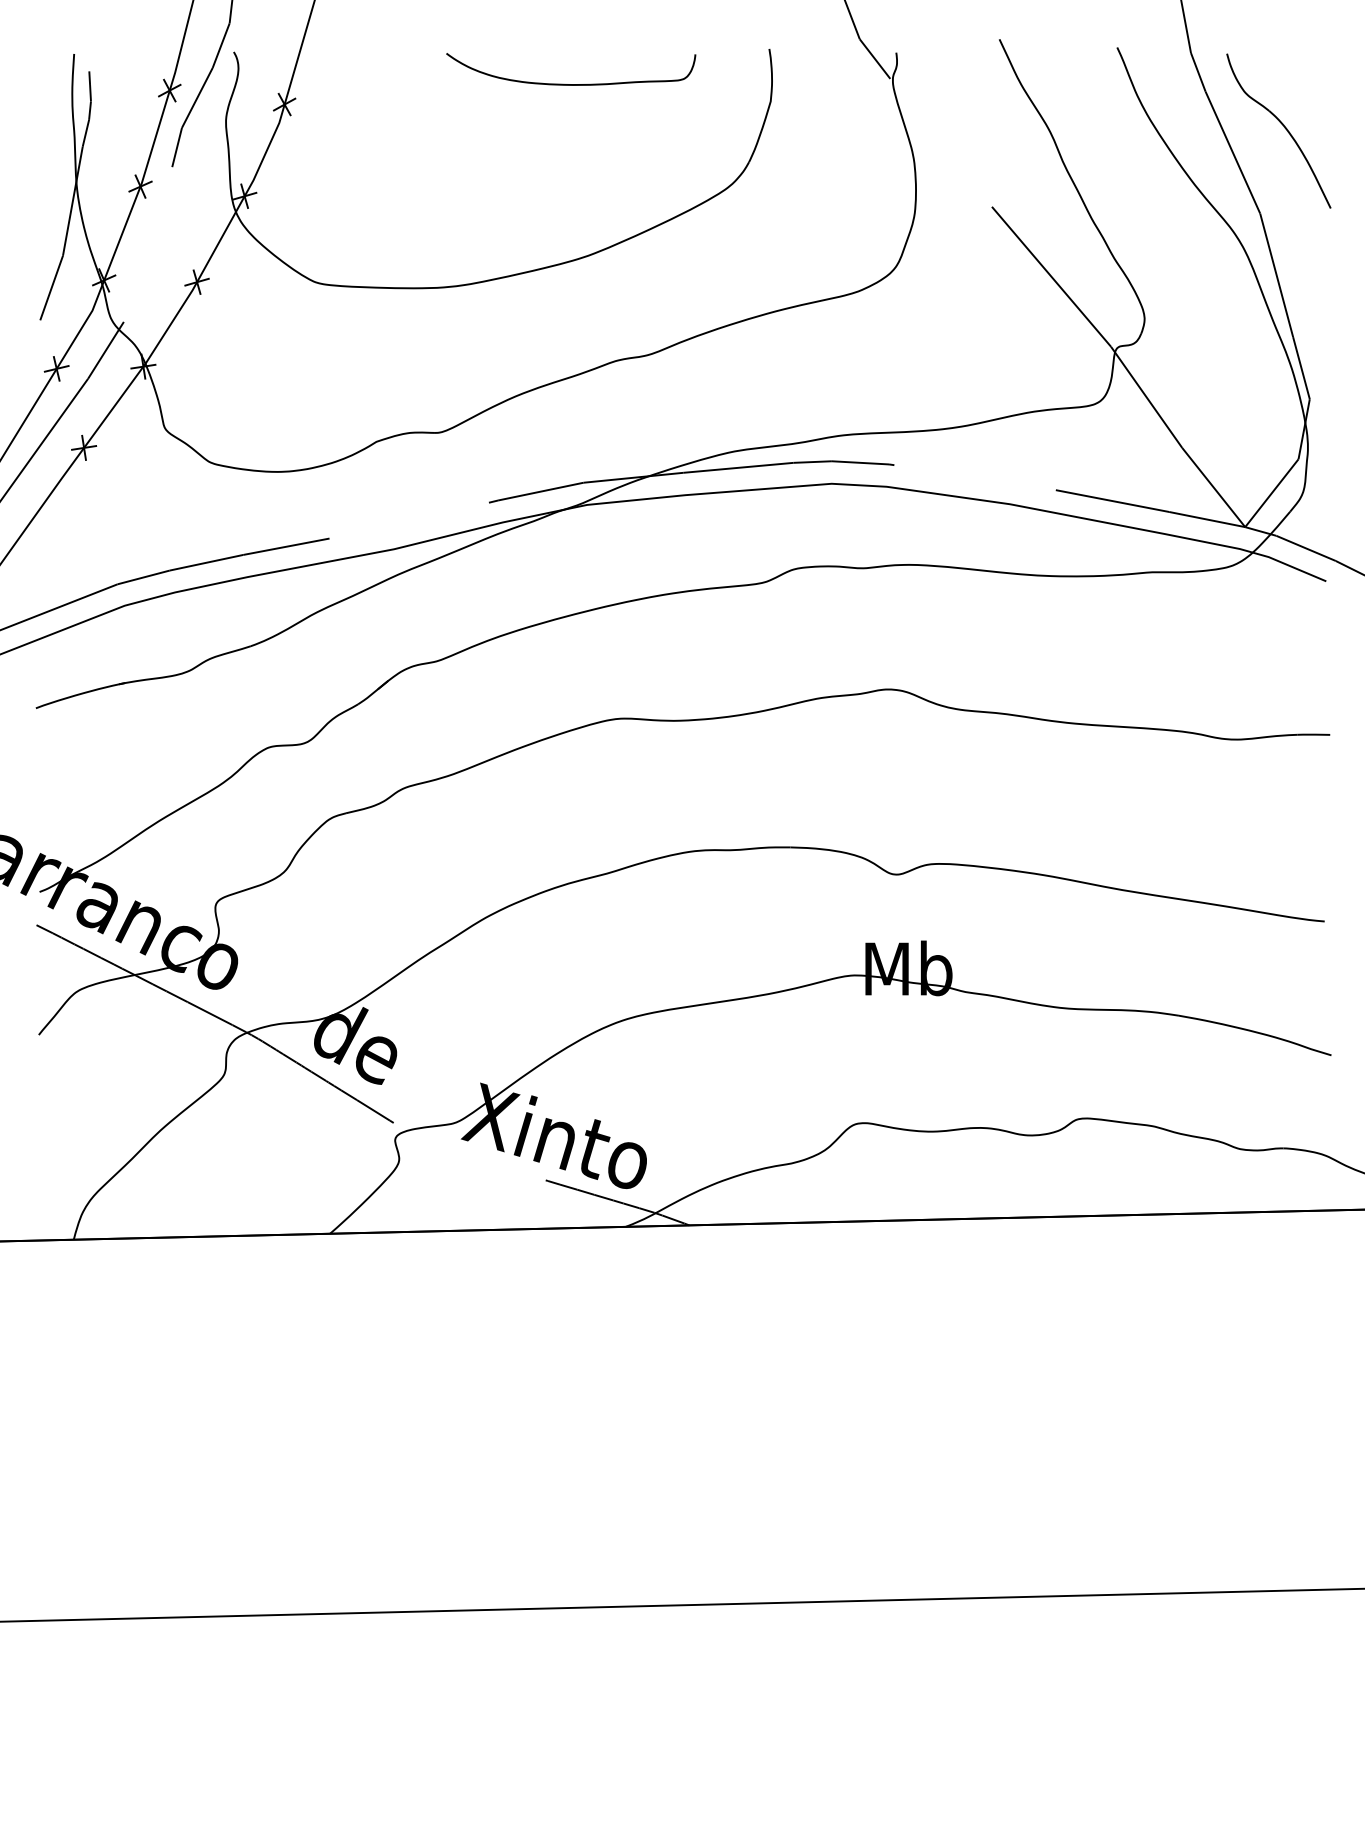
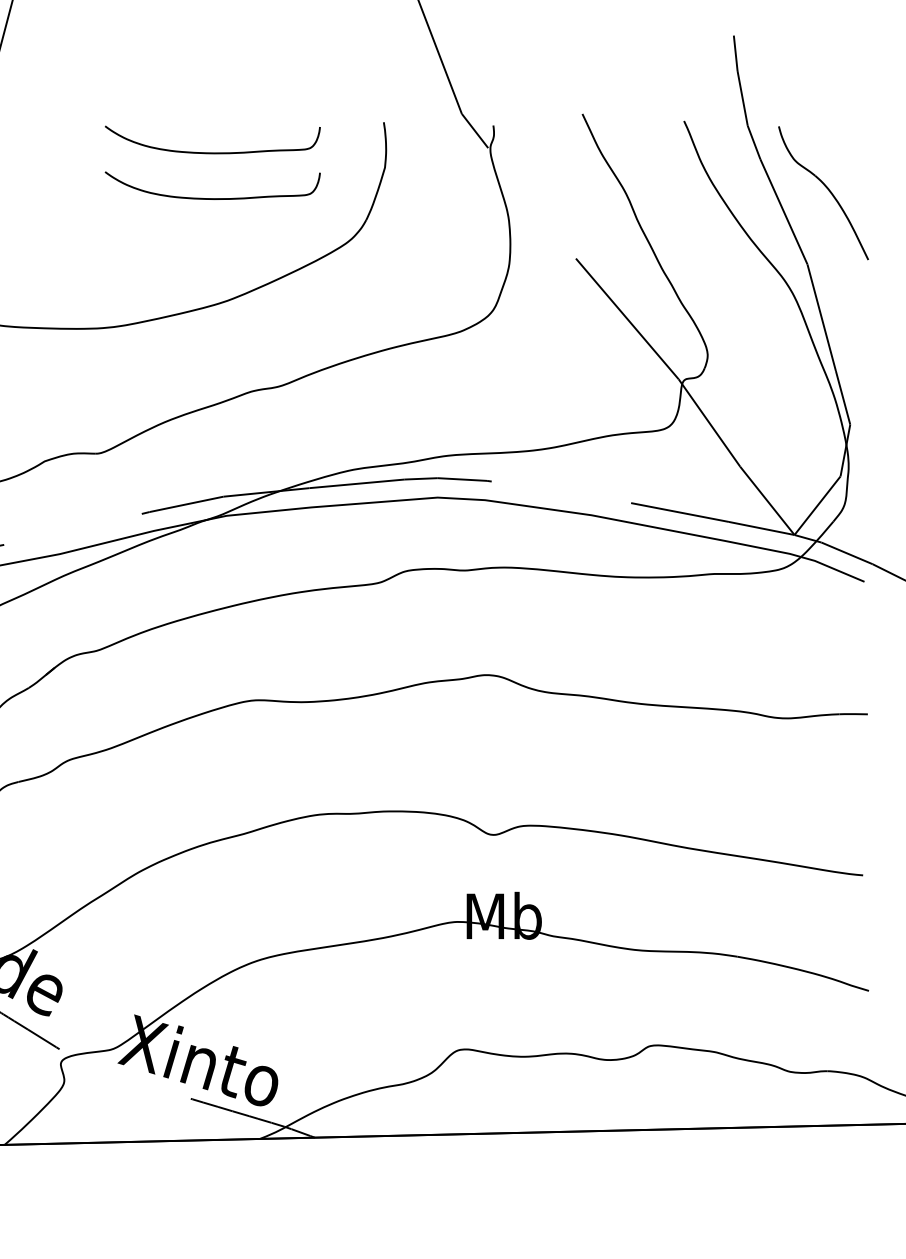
curve: (571, 137) -> (213, 198), added

